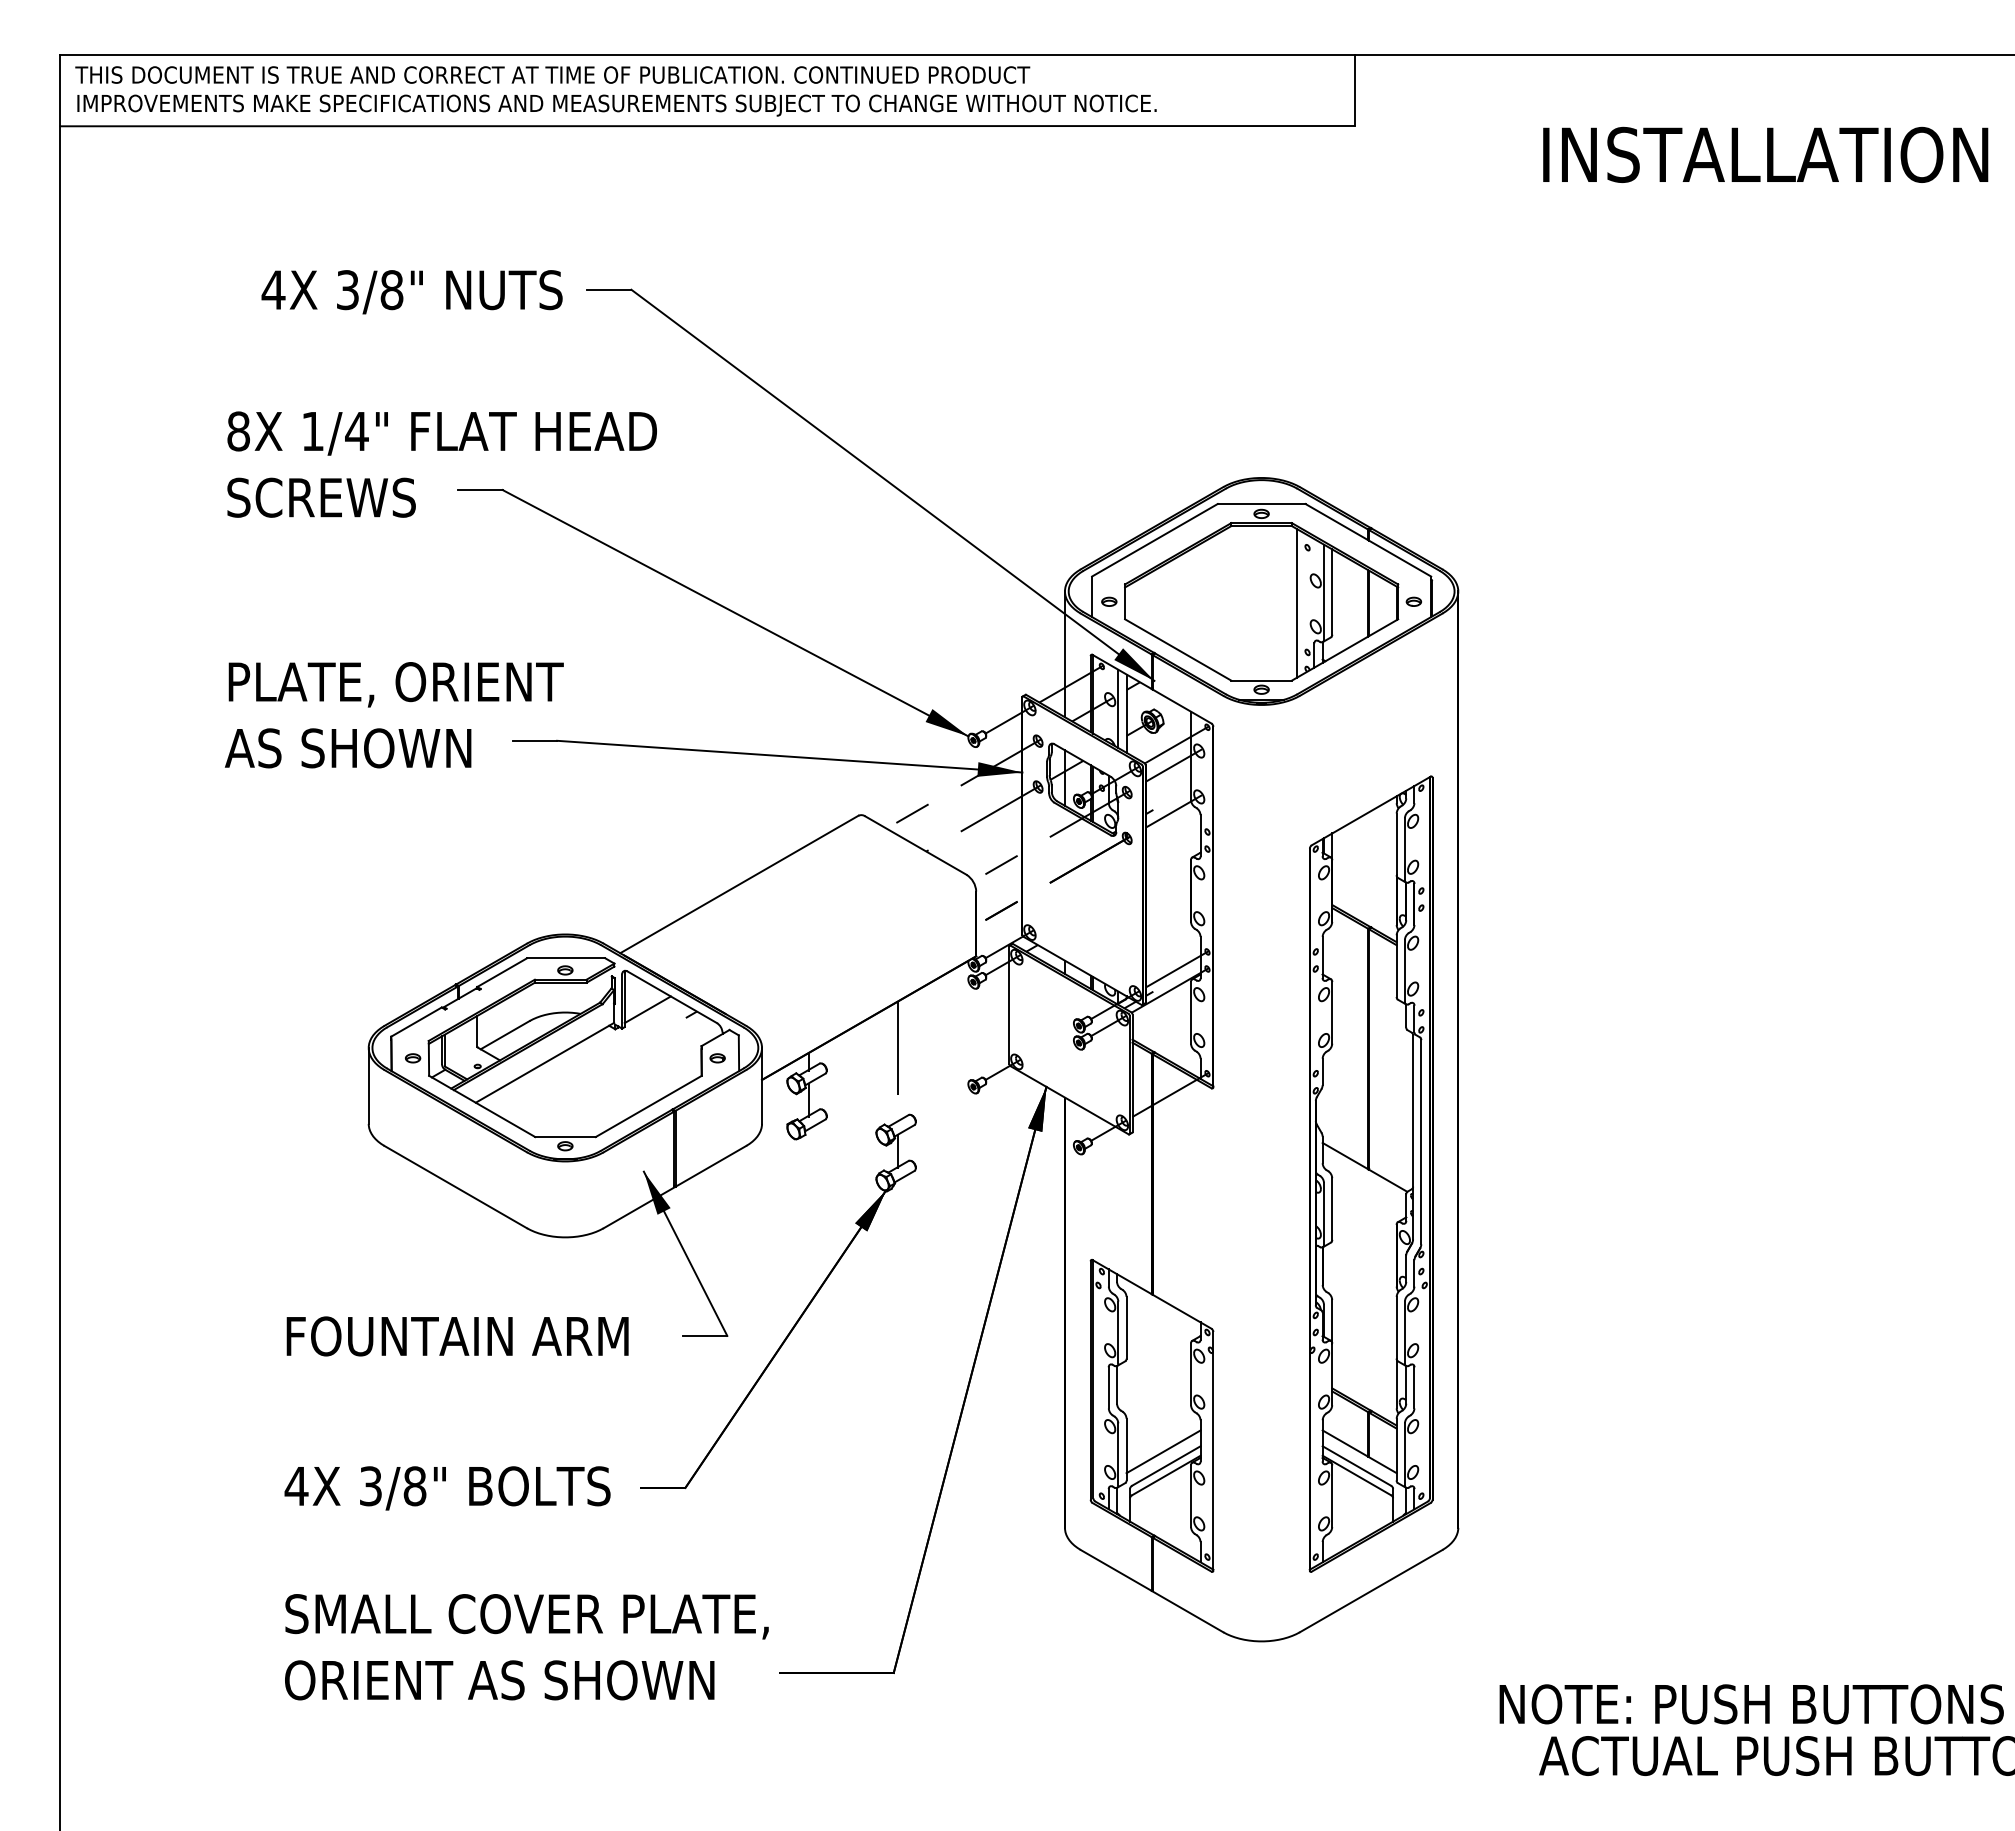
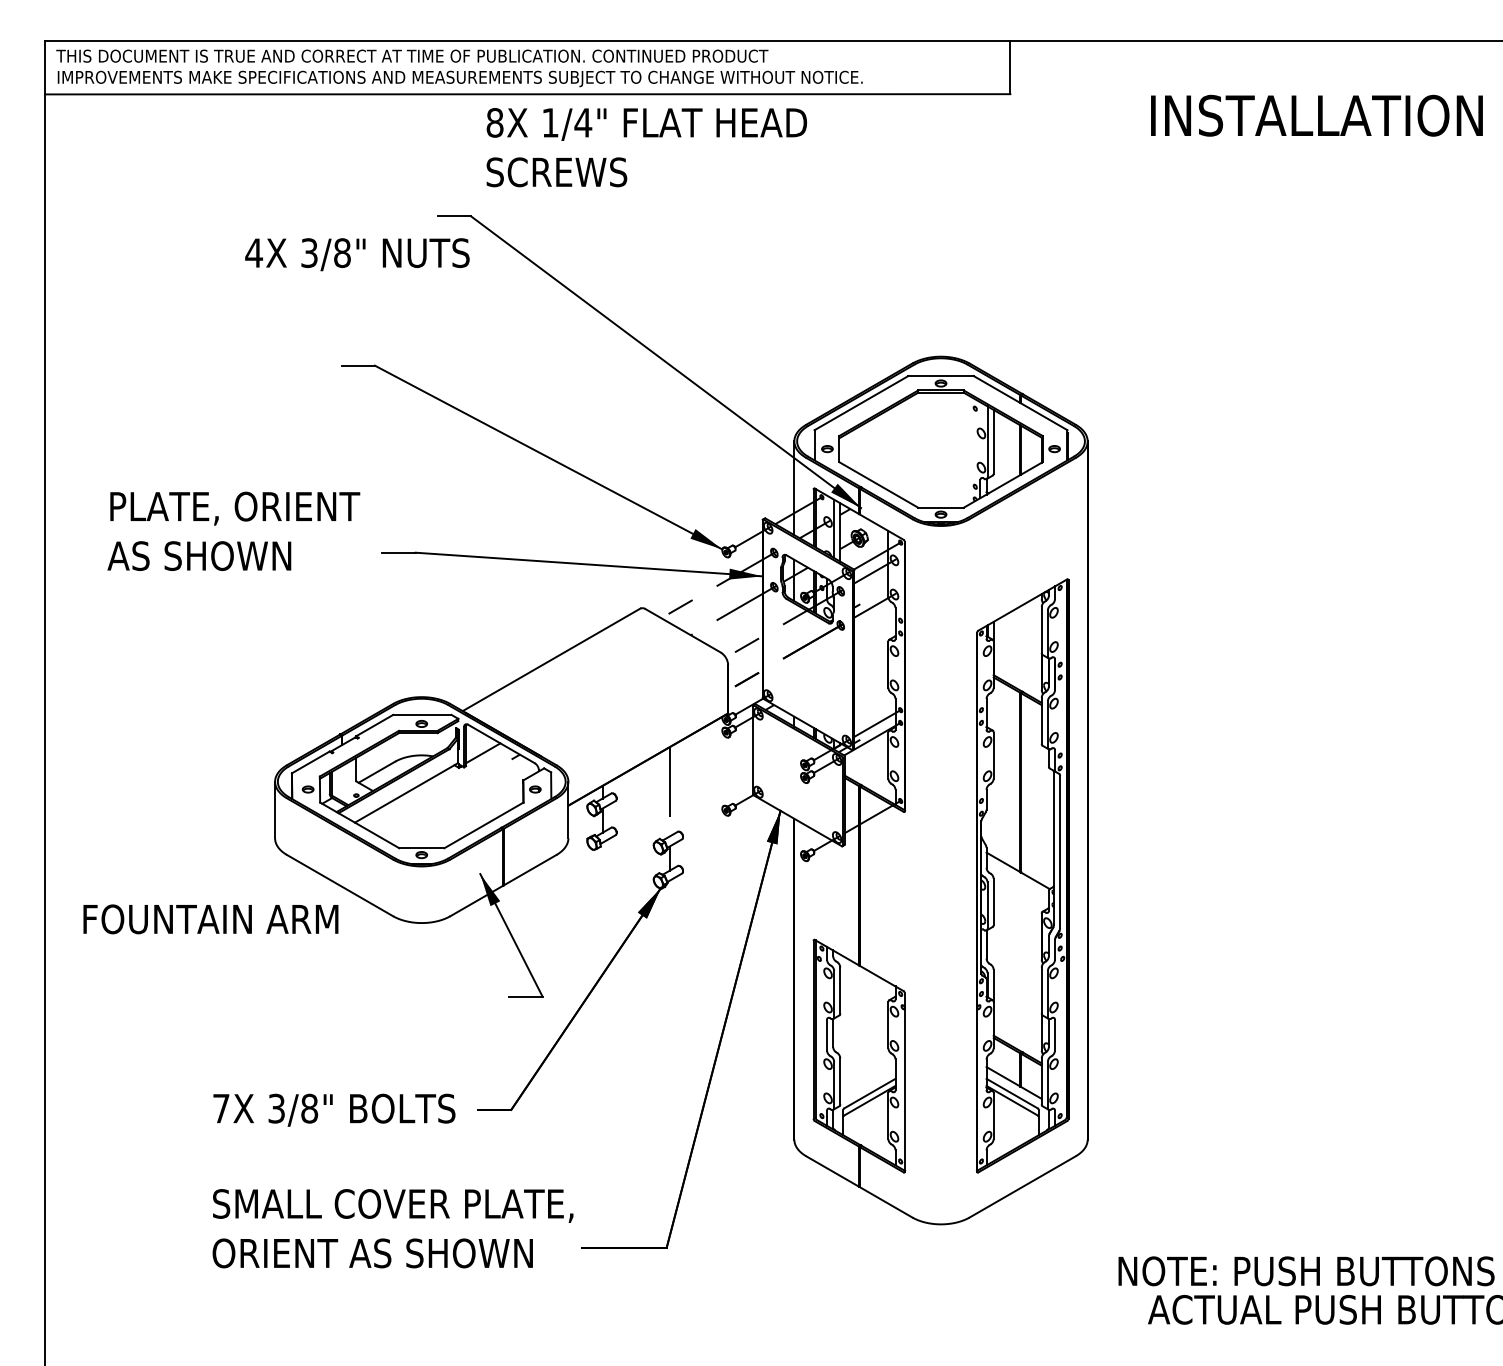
text: (411, 292) -> (356, 254), moved
text: (441, 464) -> (646, 147), moved
line: (1296, 602) -> (967, 449), removed
text: (393, 715) -> (233, 531), moved
text: (457, 1336) -> (210, 919), moved
line: (1163, 1451) -> (867, 1082), removed
text: (296, 1486) -> (221, 1108), 4X -> 7X

